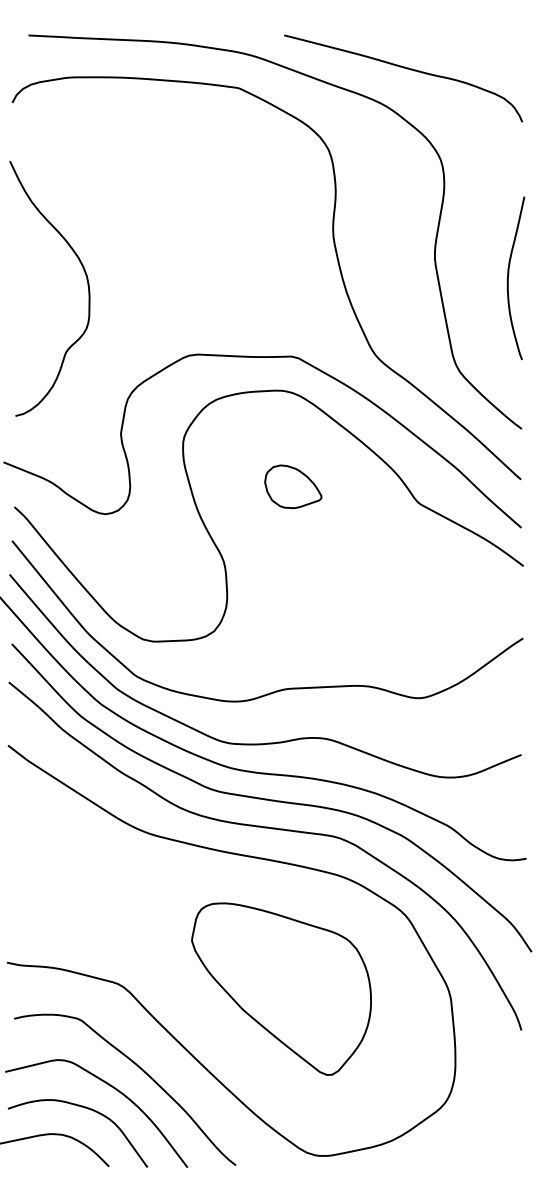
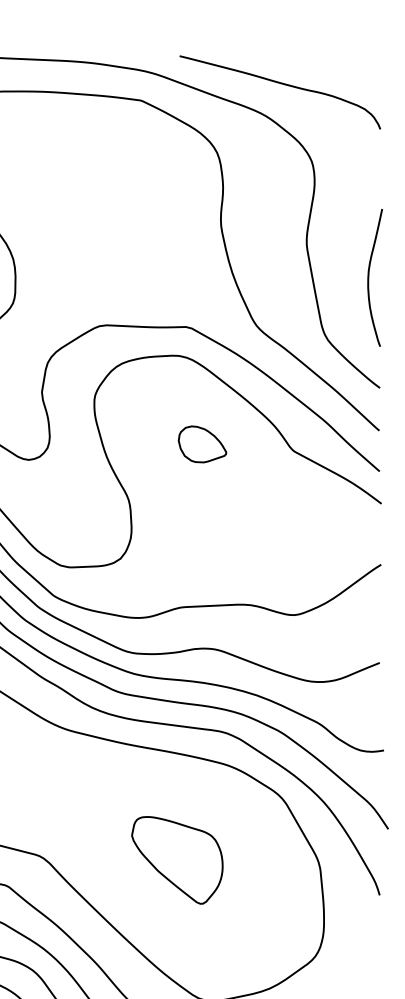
curve: (508, 278) -> (368, 278), moved
part: (293, 486) -> (202, 444), moved
part: (281, 988) -> (177, 859), size x0.6

